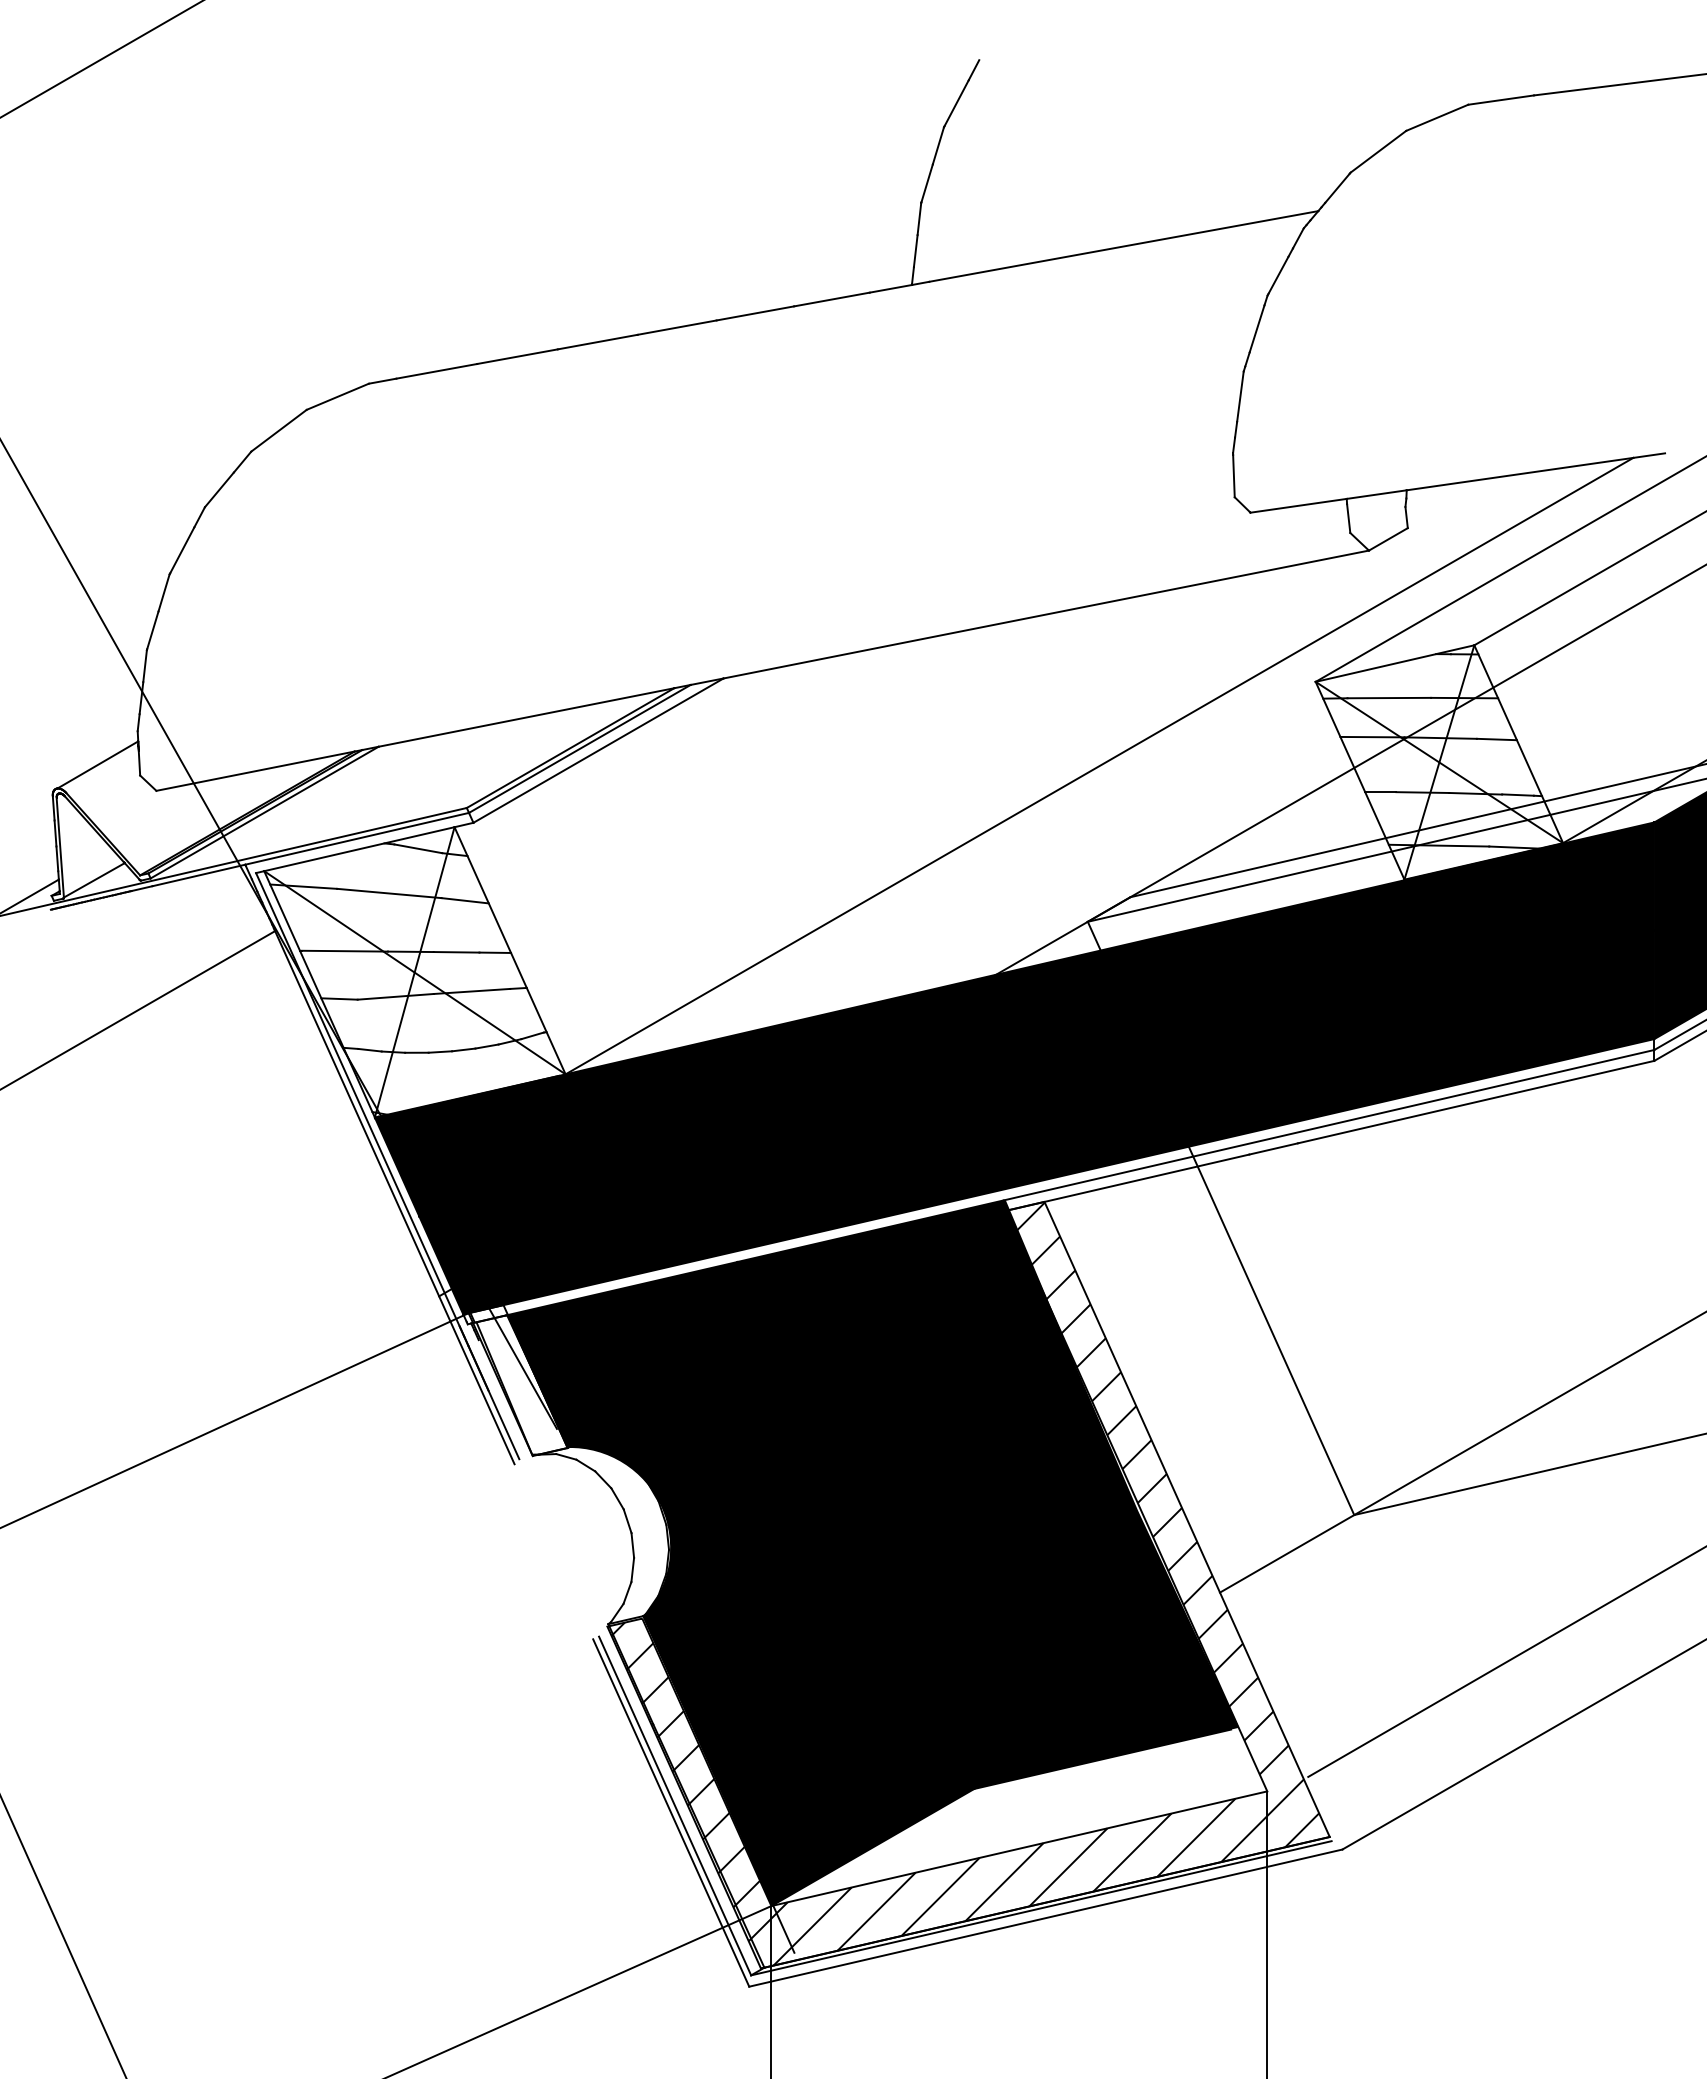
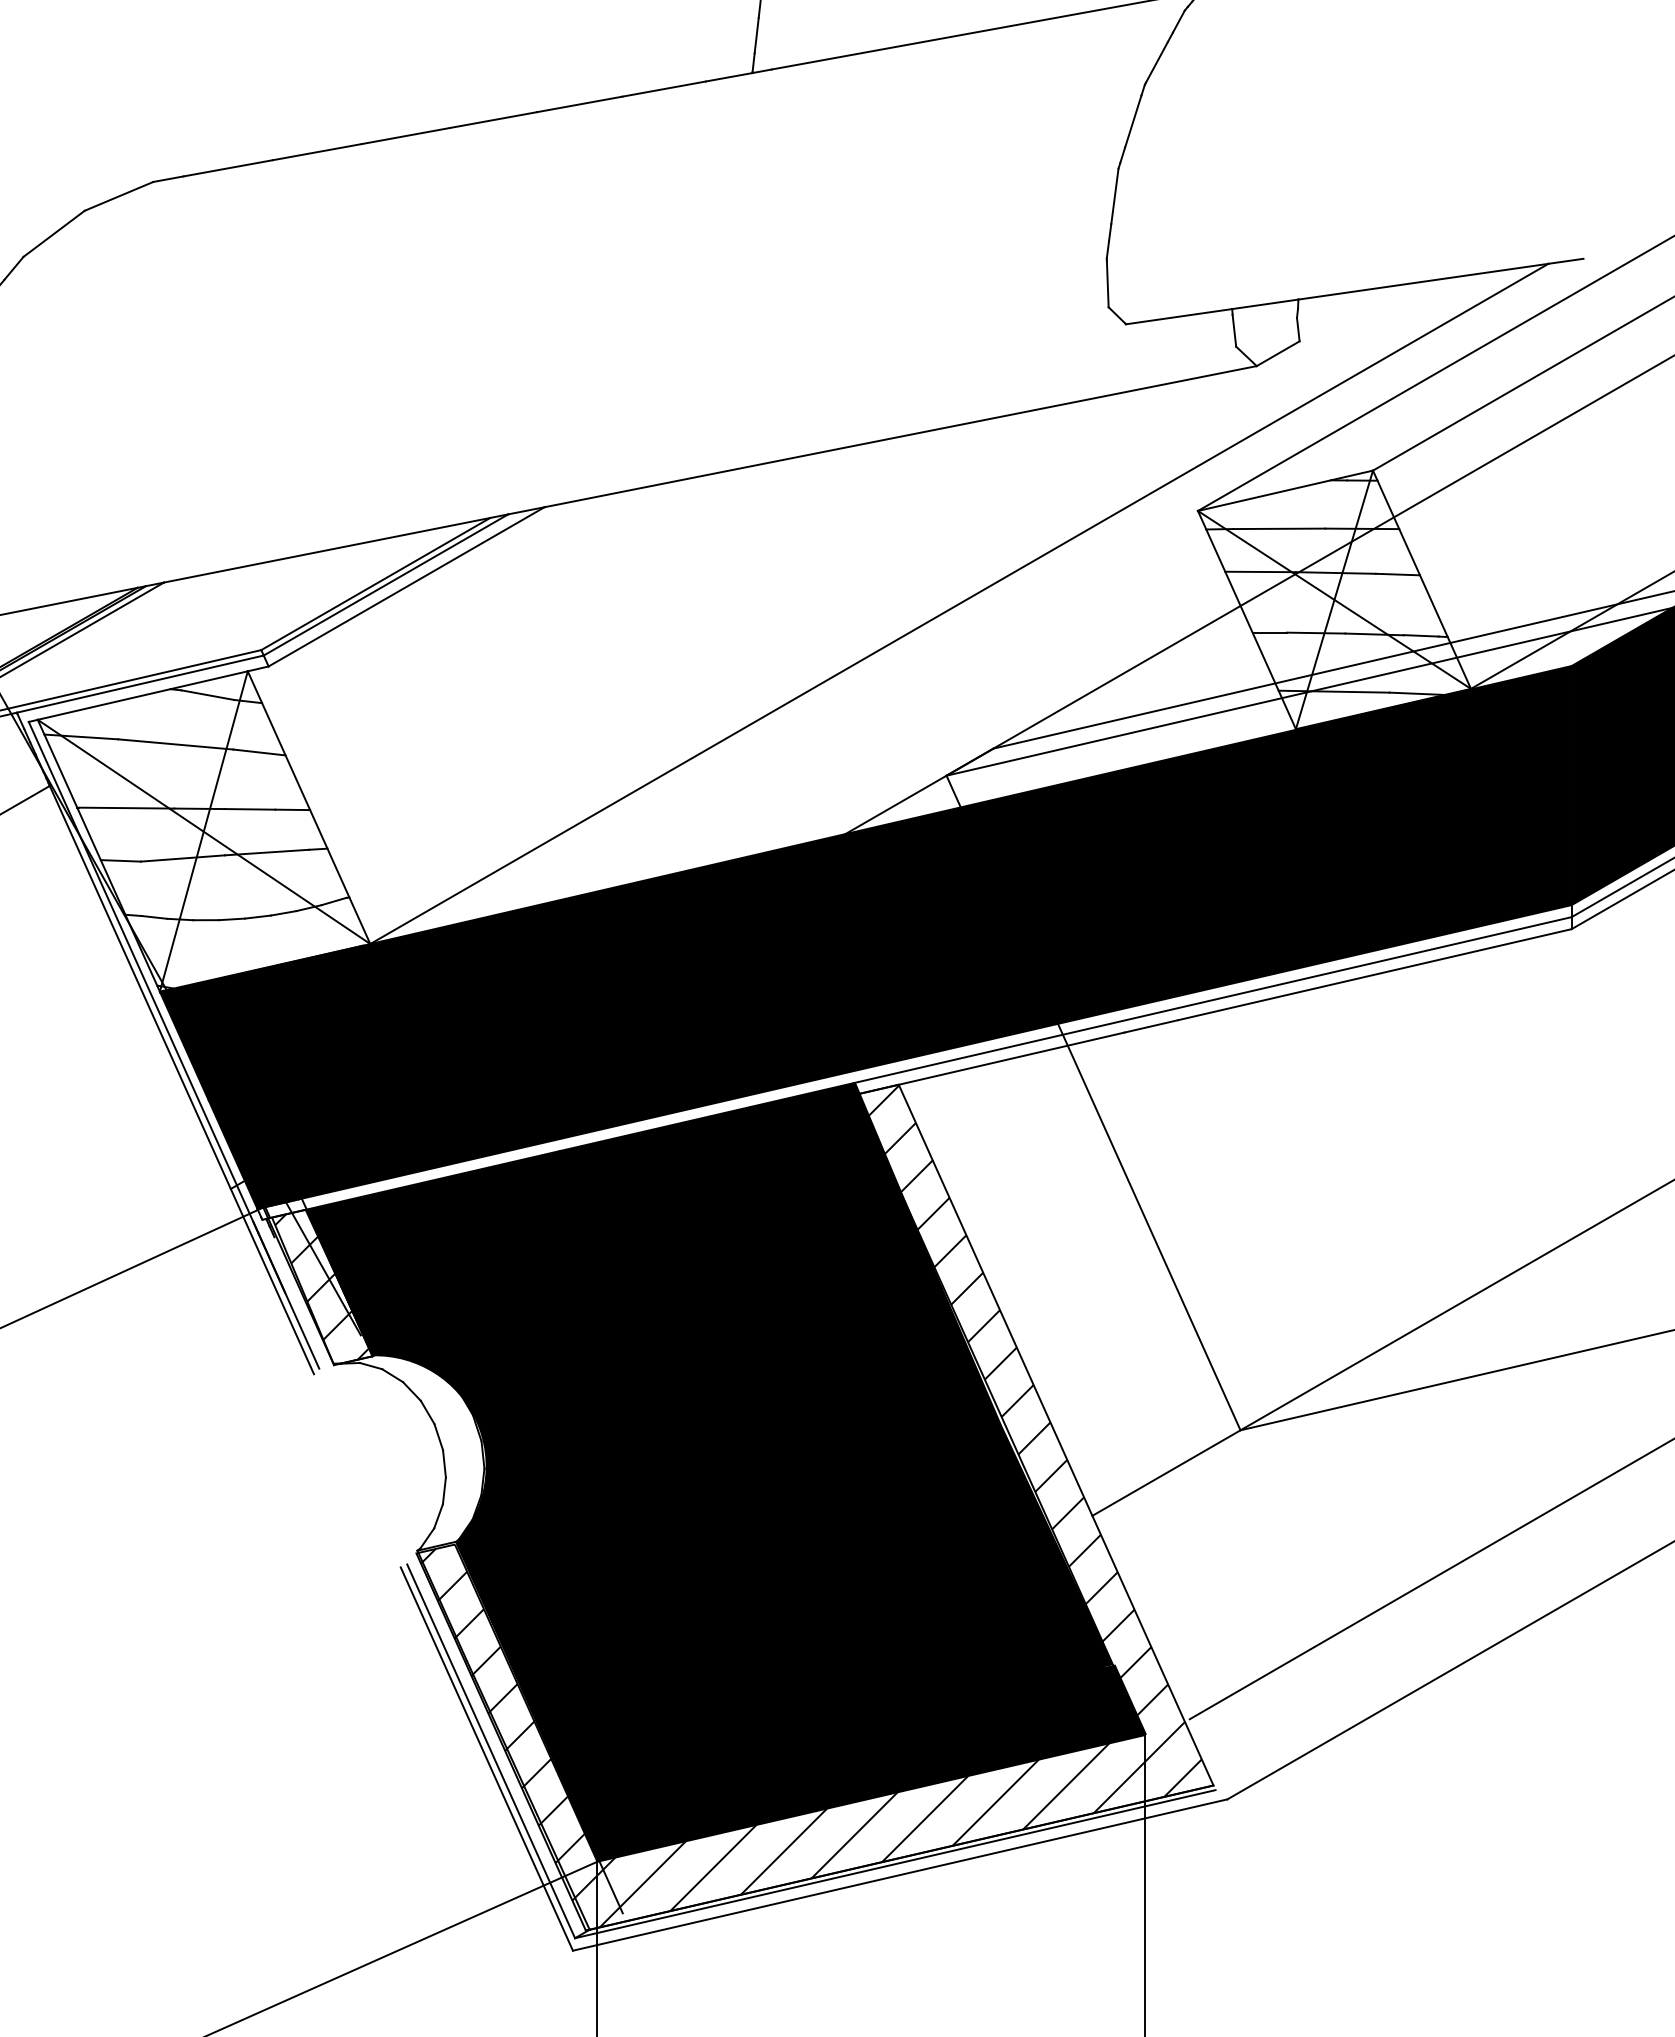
hatch: (521, 1385) -> (321, 1287), added
fill: (1020, 1816) -> (872, 1762), added

